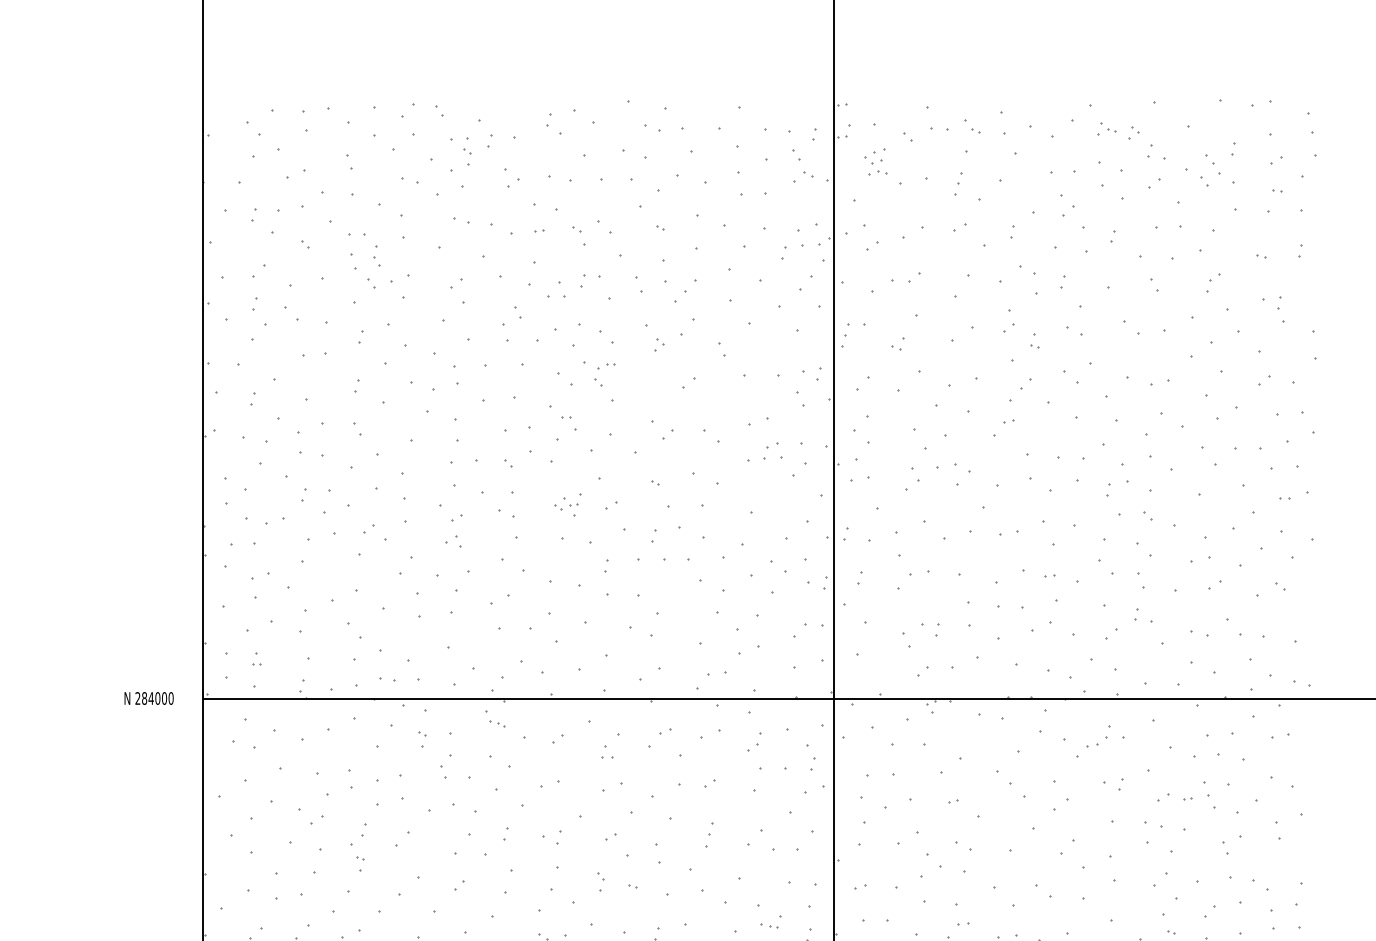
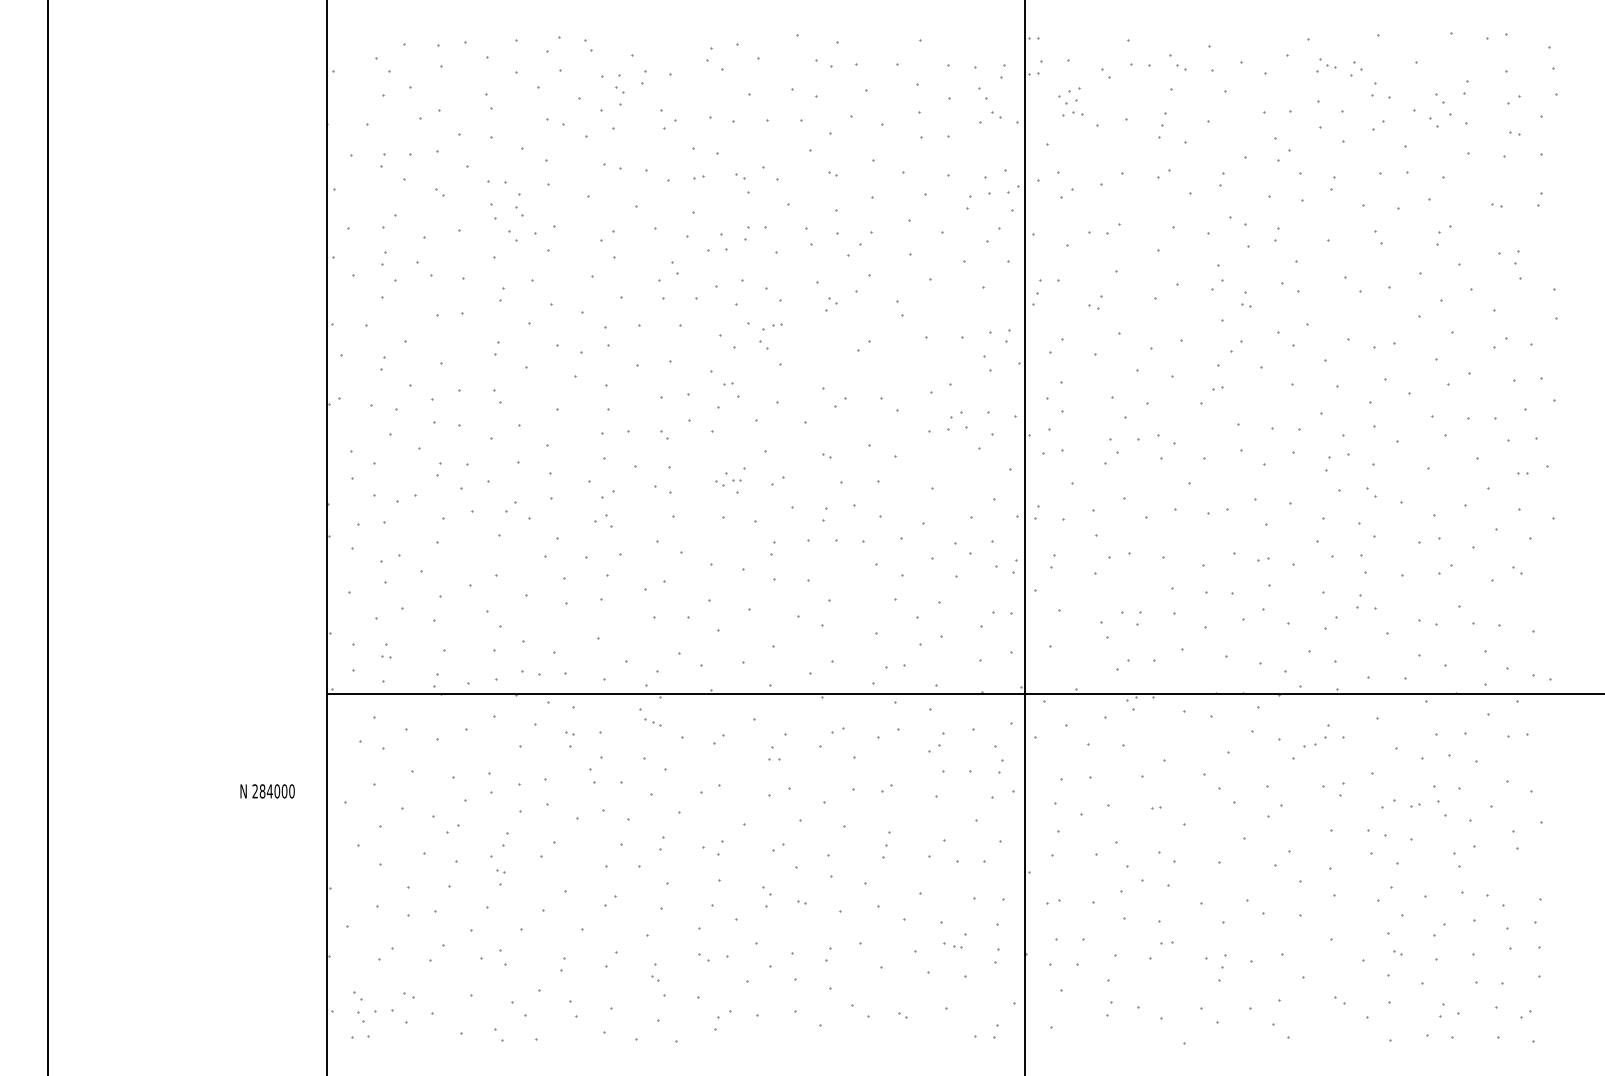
text: (149, 698) -> (267, 791), moved

